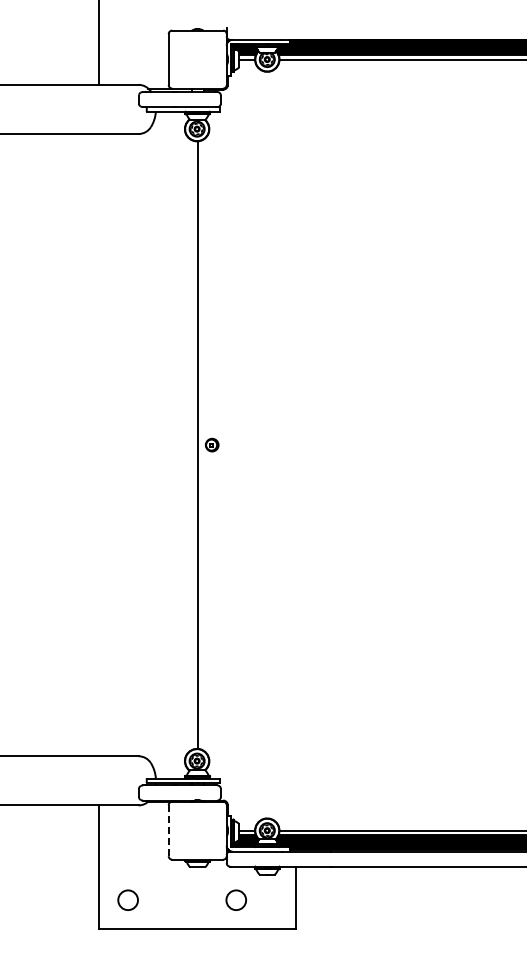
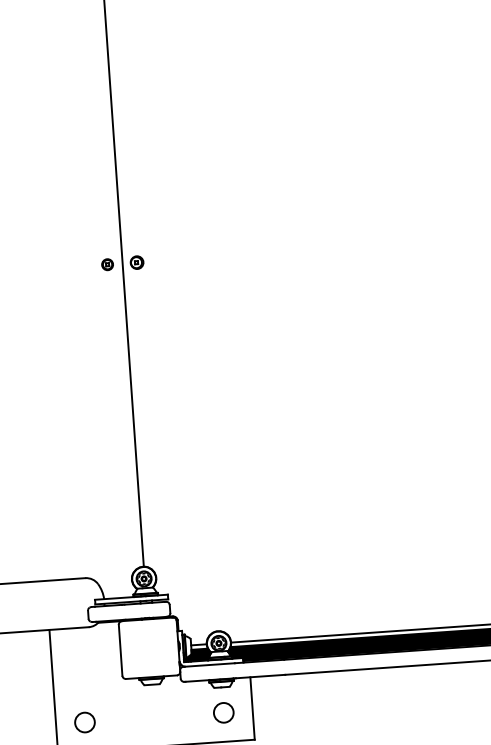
part: (182, 444) -> (107, 264), added
line: (168, 830) -> (120, 650), dashed -> solid
circle: (235, 899) -> (222, 712), moved

